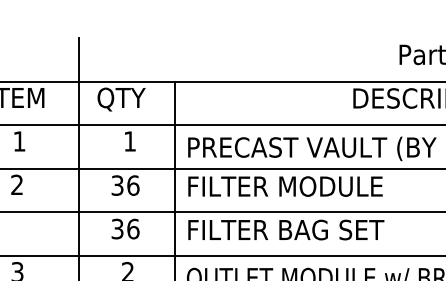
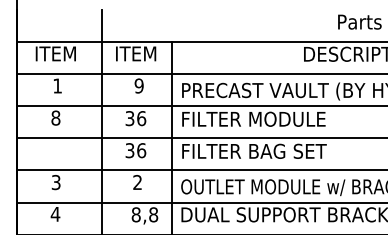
text: (125, 98) -> (135, 54), QTY -> ITEM
text: (129, 140) -> (138, 85), 1 -> 9
text: (16, 184) -> (55, 117), 2 -> 8

